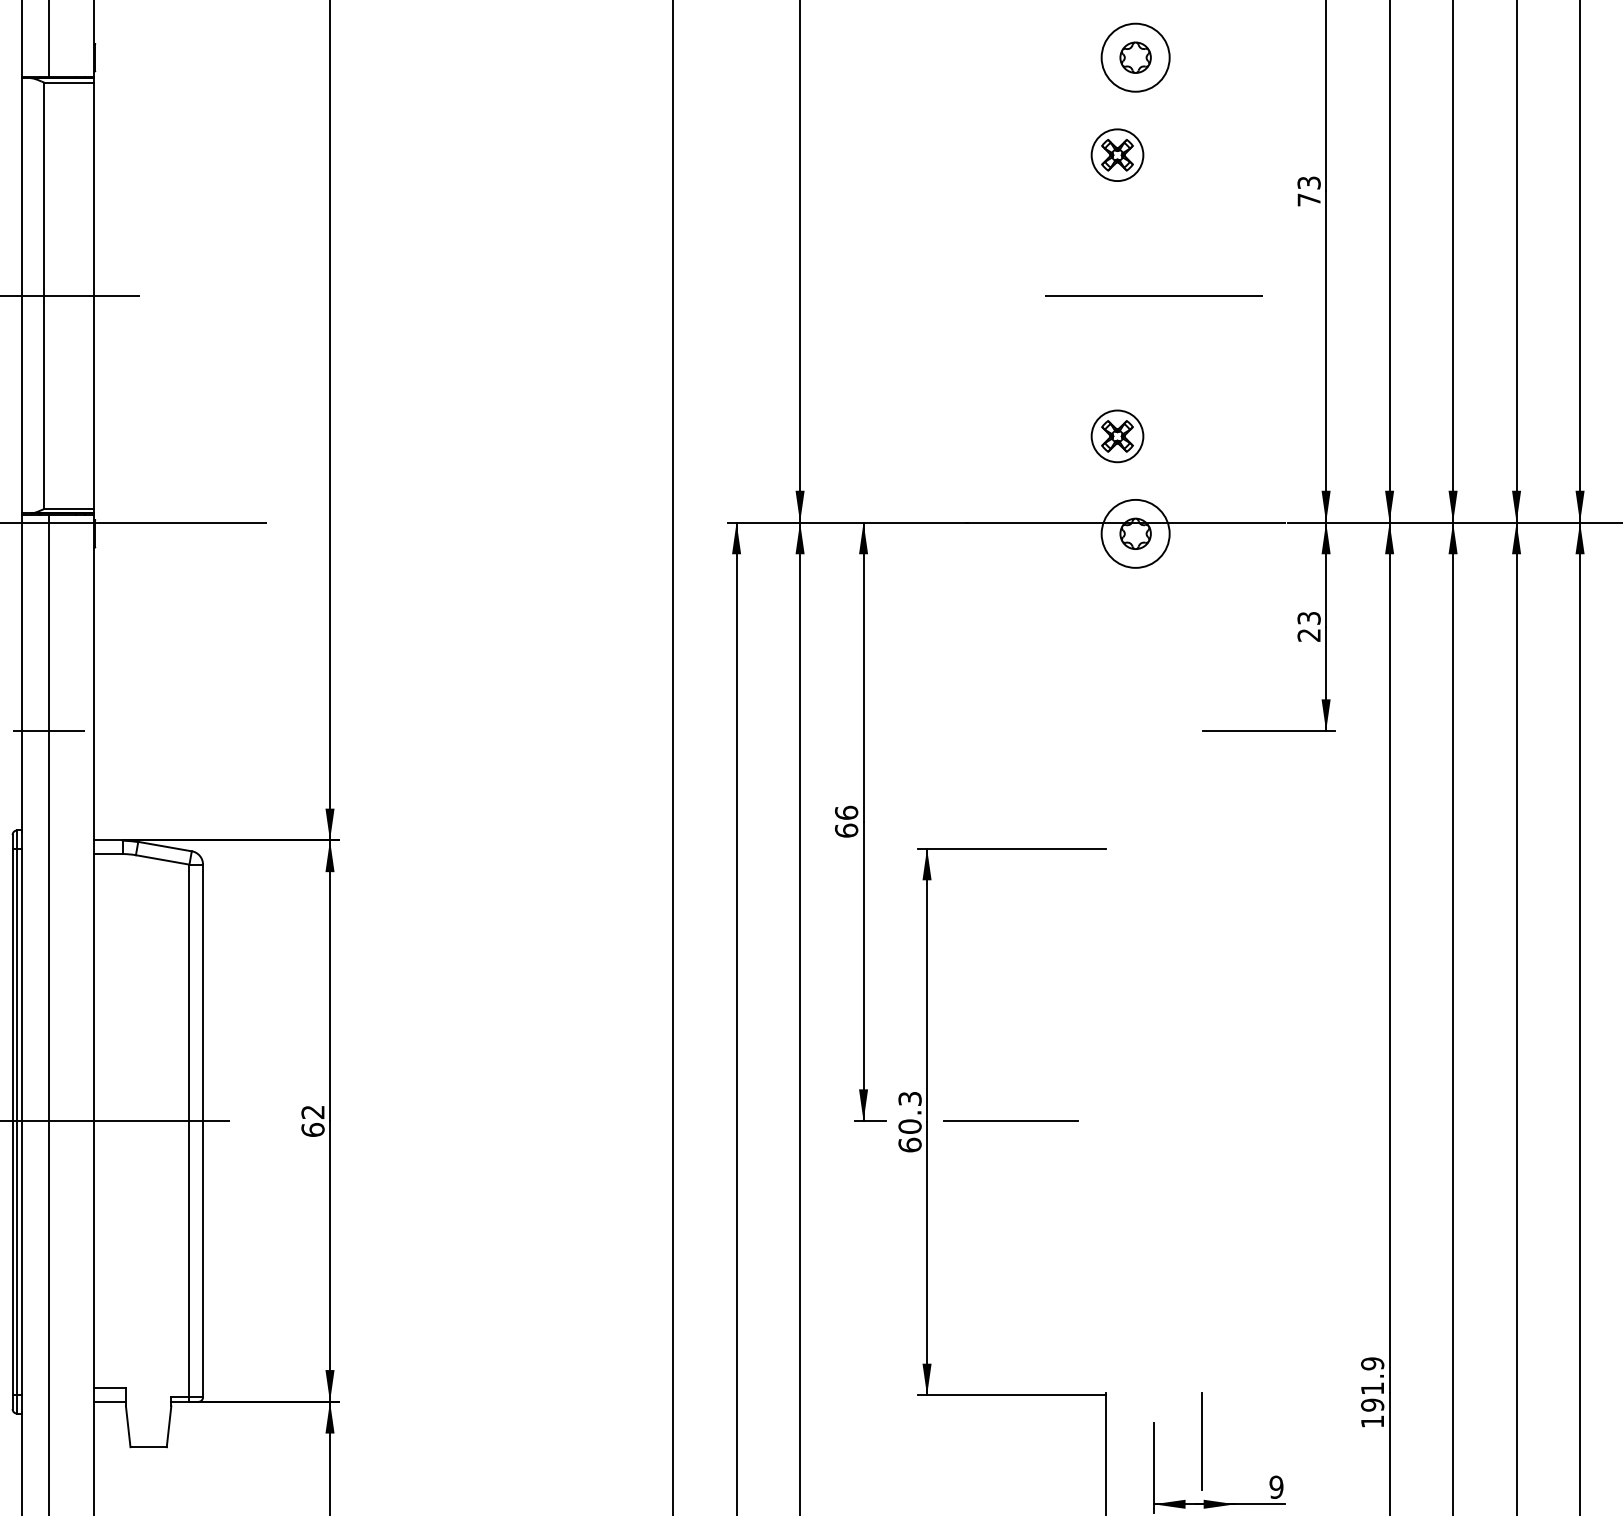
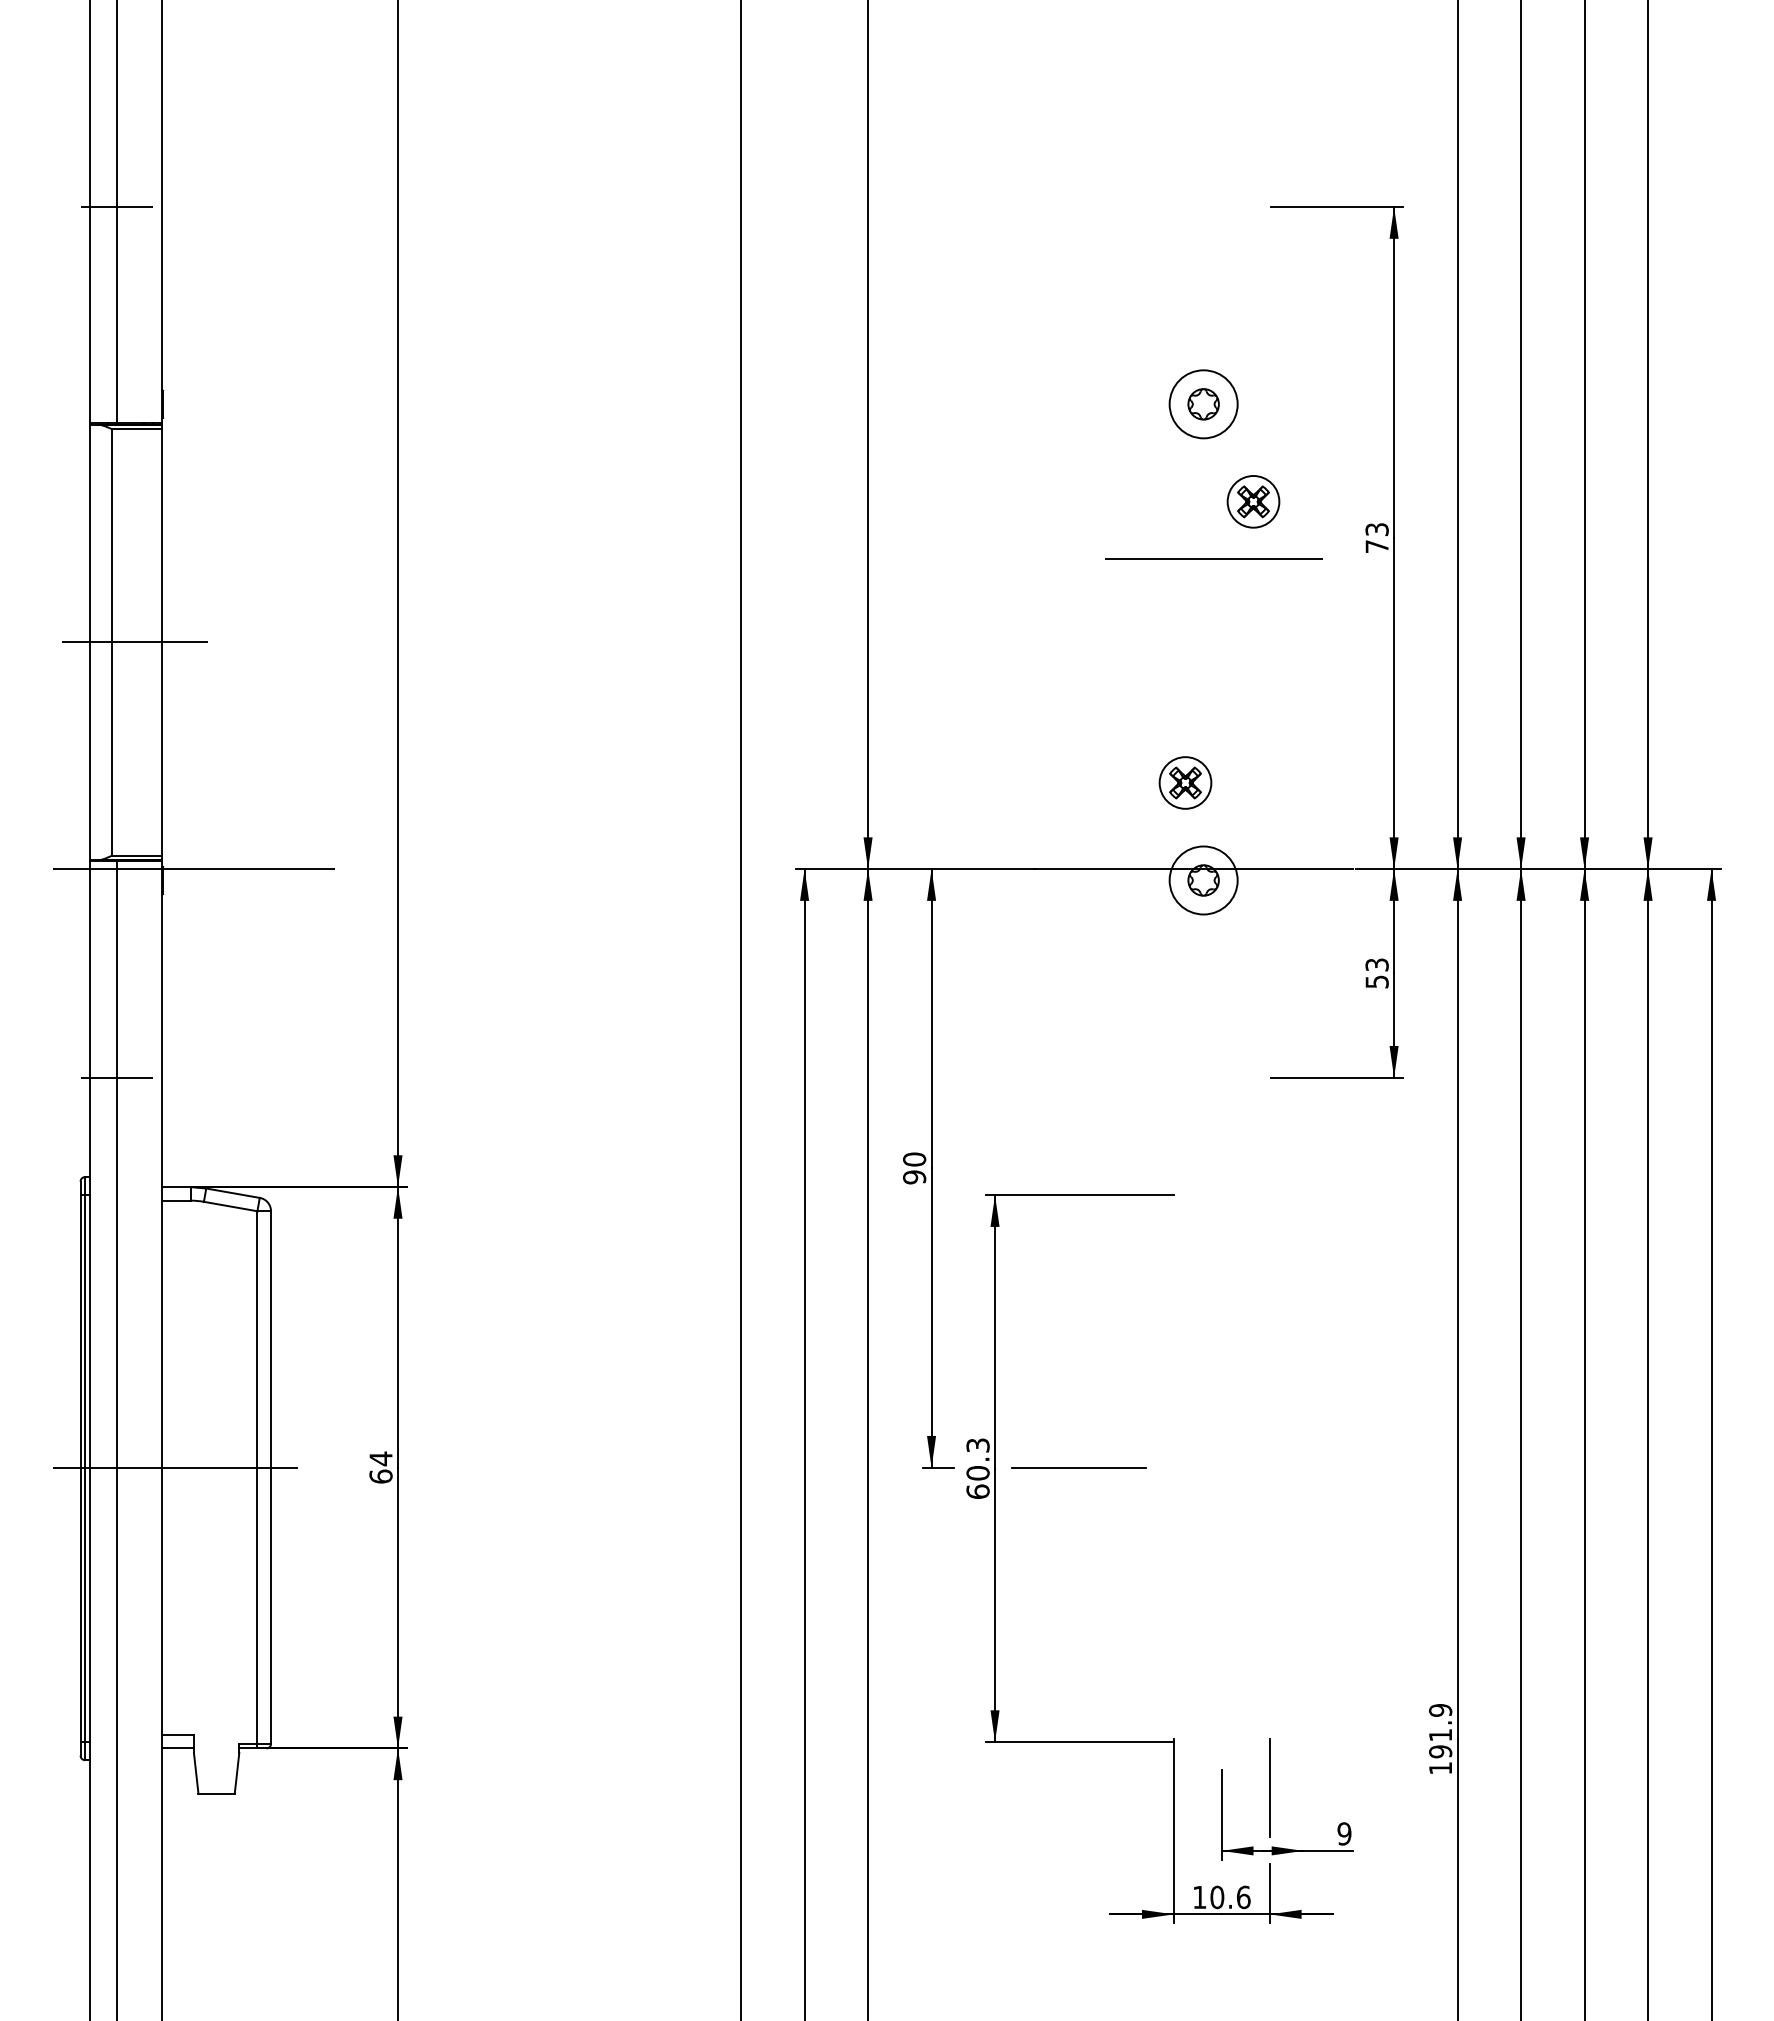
part: (1117, 154) -> (1253, 501), moved
line: (1153, 294) -> (1213, 558), moved
text: (1308, 634) -> (1376, 981), 23 -> 53
text: (846, 821) -> (914, 1168), 66 -> 90
text: (312, 1111) -> (380, 1458), 62 -> 64

